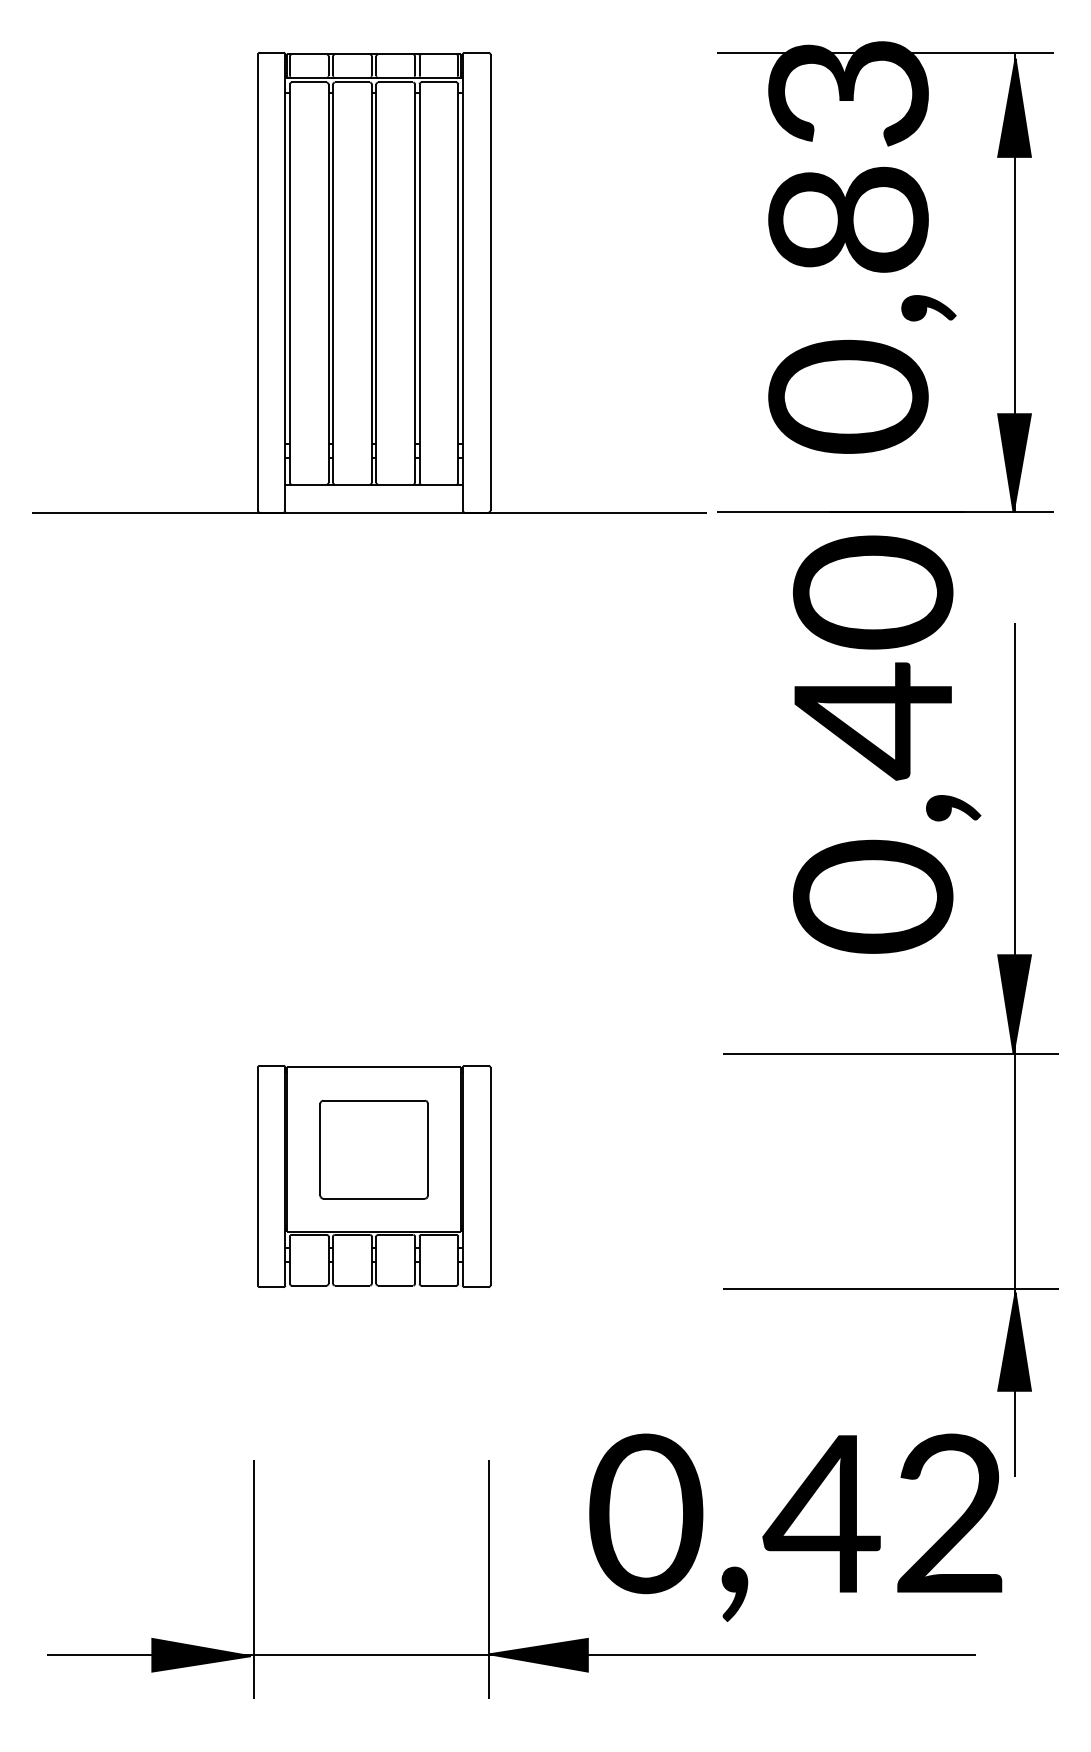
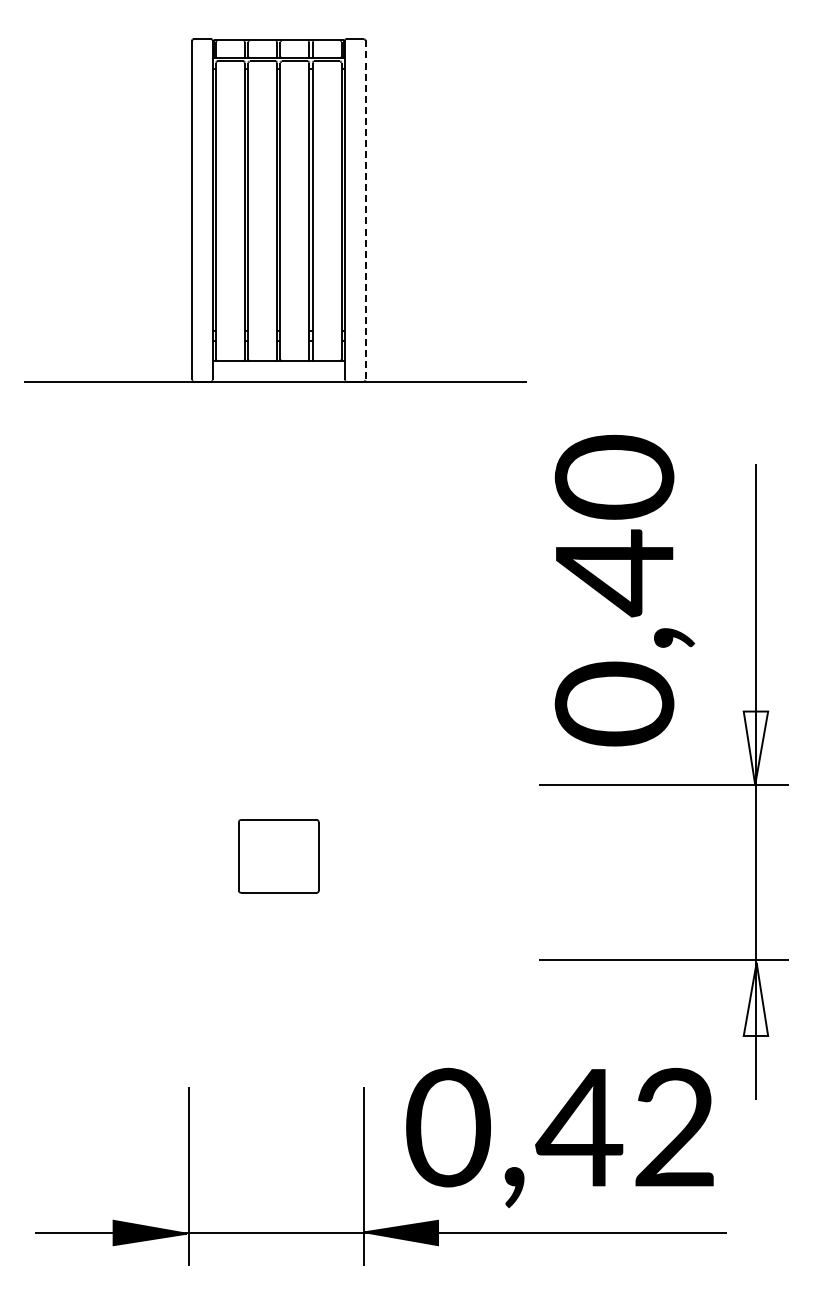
part: (885, 275) -> (659, 205), removed
line: (490, 282) -> (365, 210), solid -> dashed
text: (886, 744) -> (624, 590), moved
fill: (1013, 1003) -> (755, 747), removed
part: (373, 1176) -> (278, 876), removed
fill: (1013, 1340) -> (755, 998), removed
text: (795, 1527) -> (559, 1137), moved

